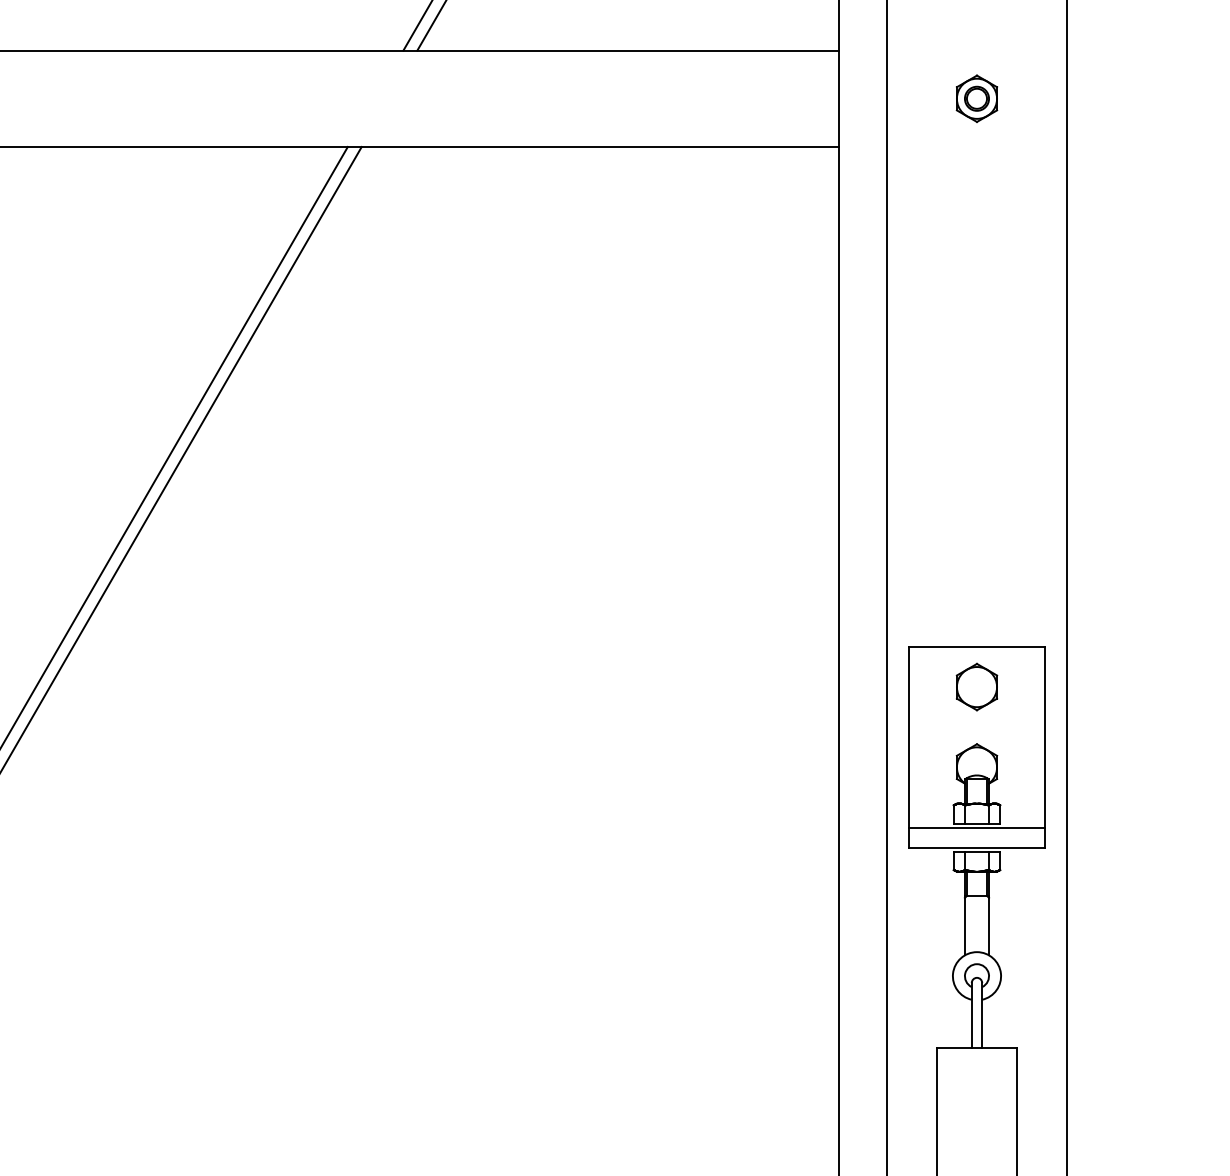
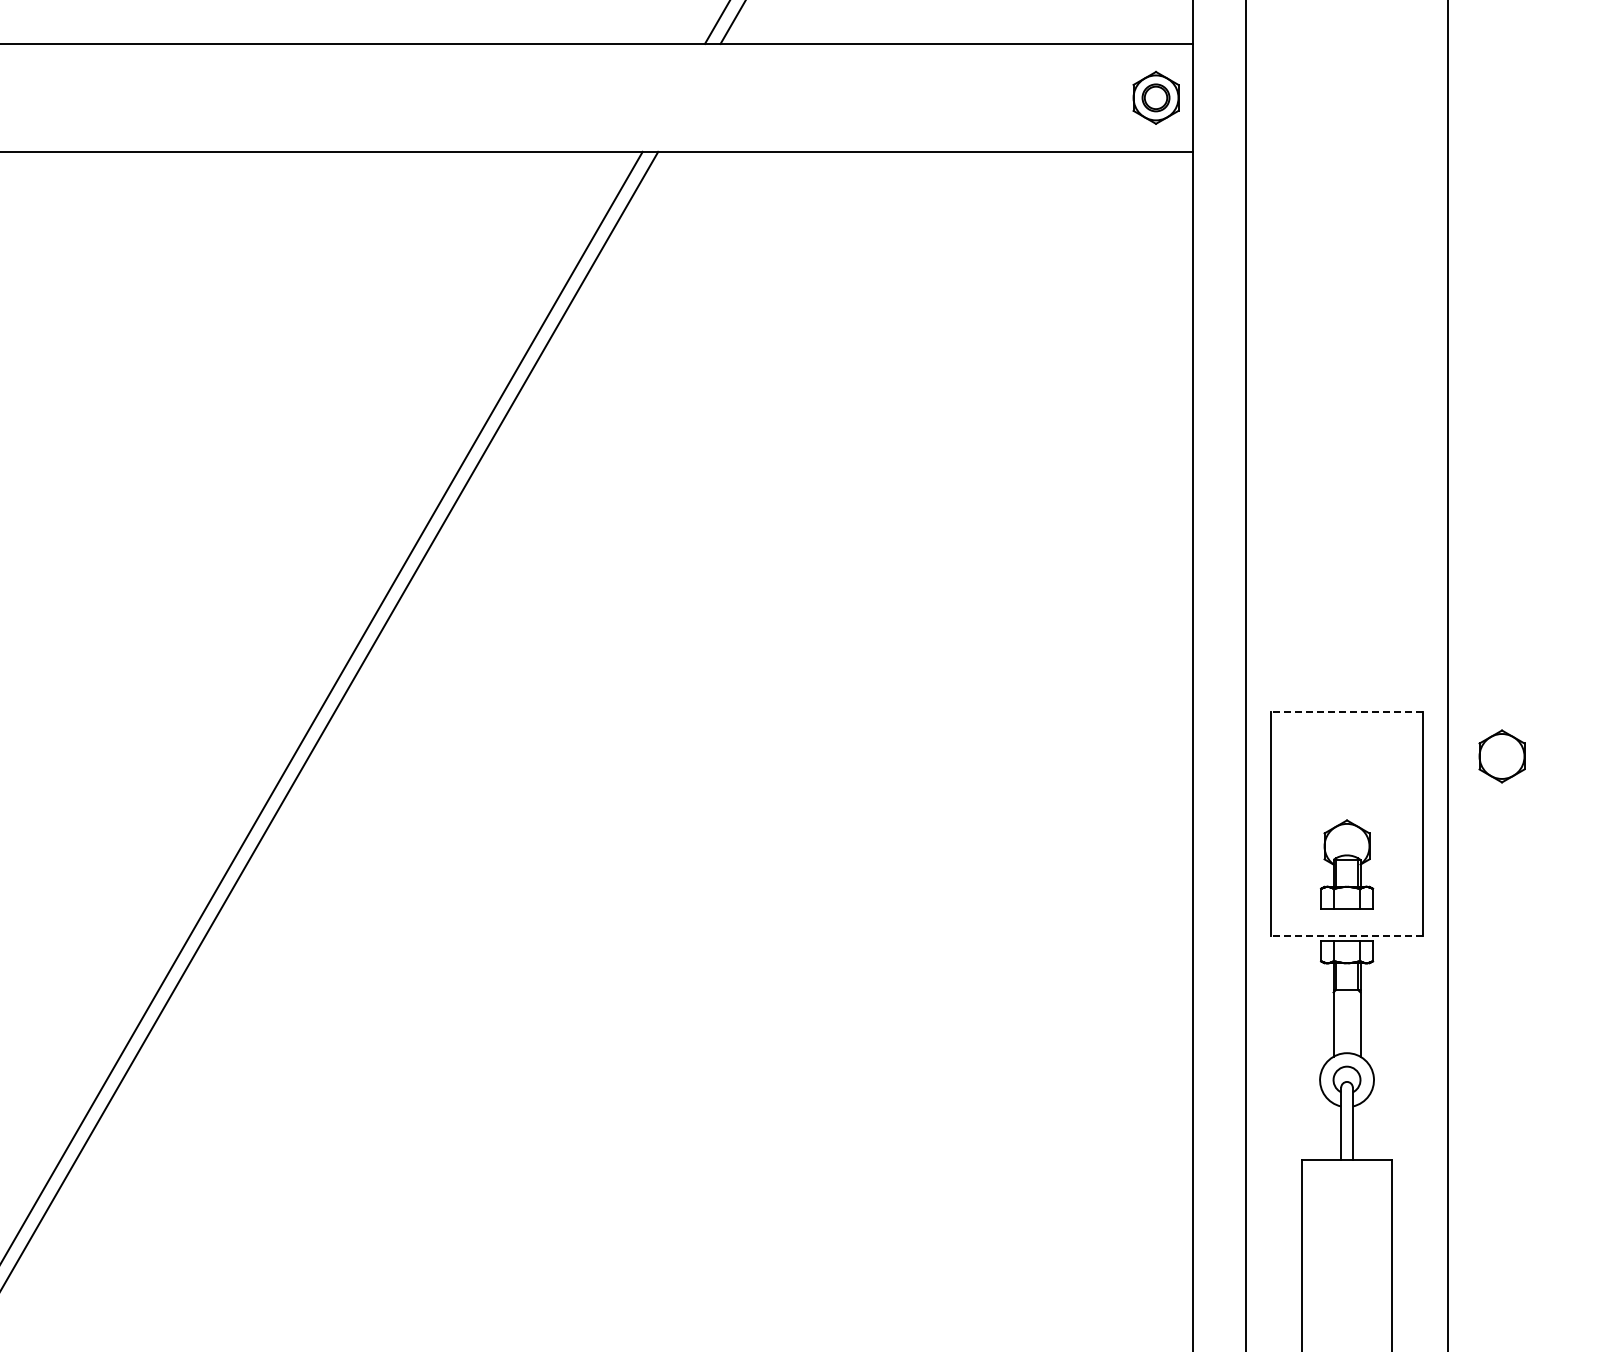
part: (976, 98) -> (1155, 97), moved
line: (976, 646) -> (1346, 711), solid -> dashed
part: (976, 687) -> (1501, 756), moved
line: (976, 827) -> (1346, 913), removed
line: (976, 847) -> (1346, 936), solid -> dashed

